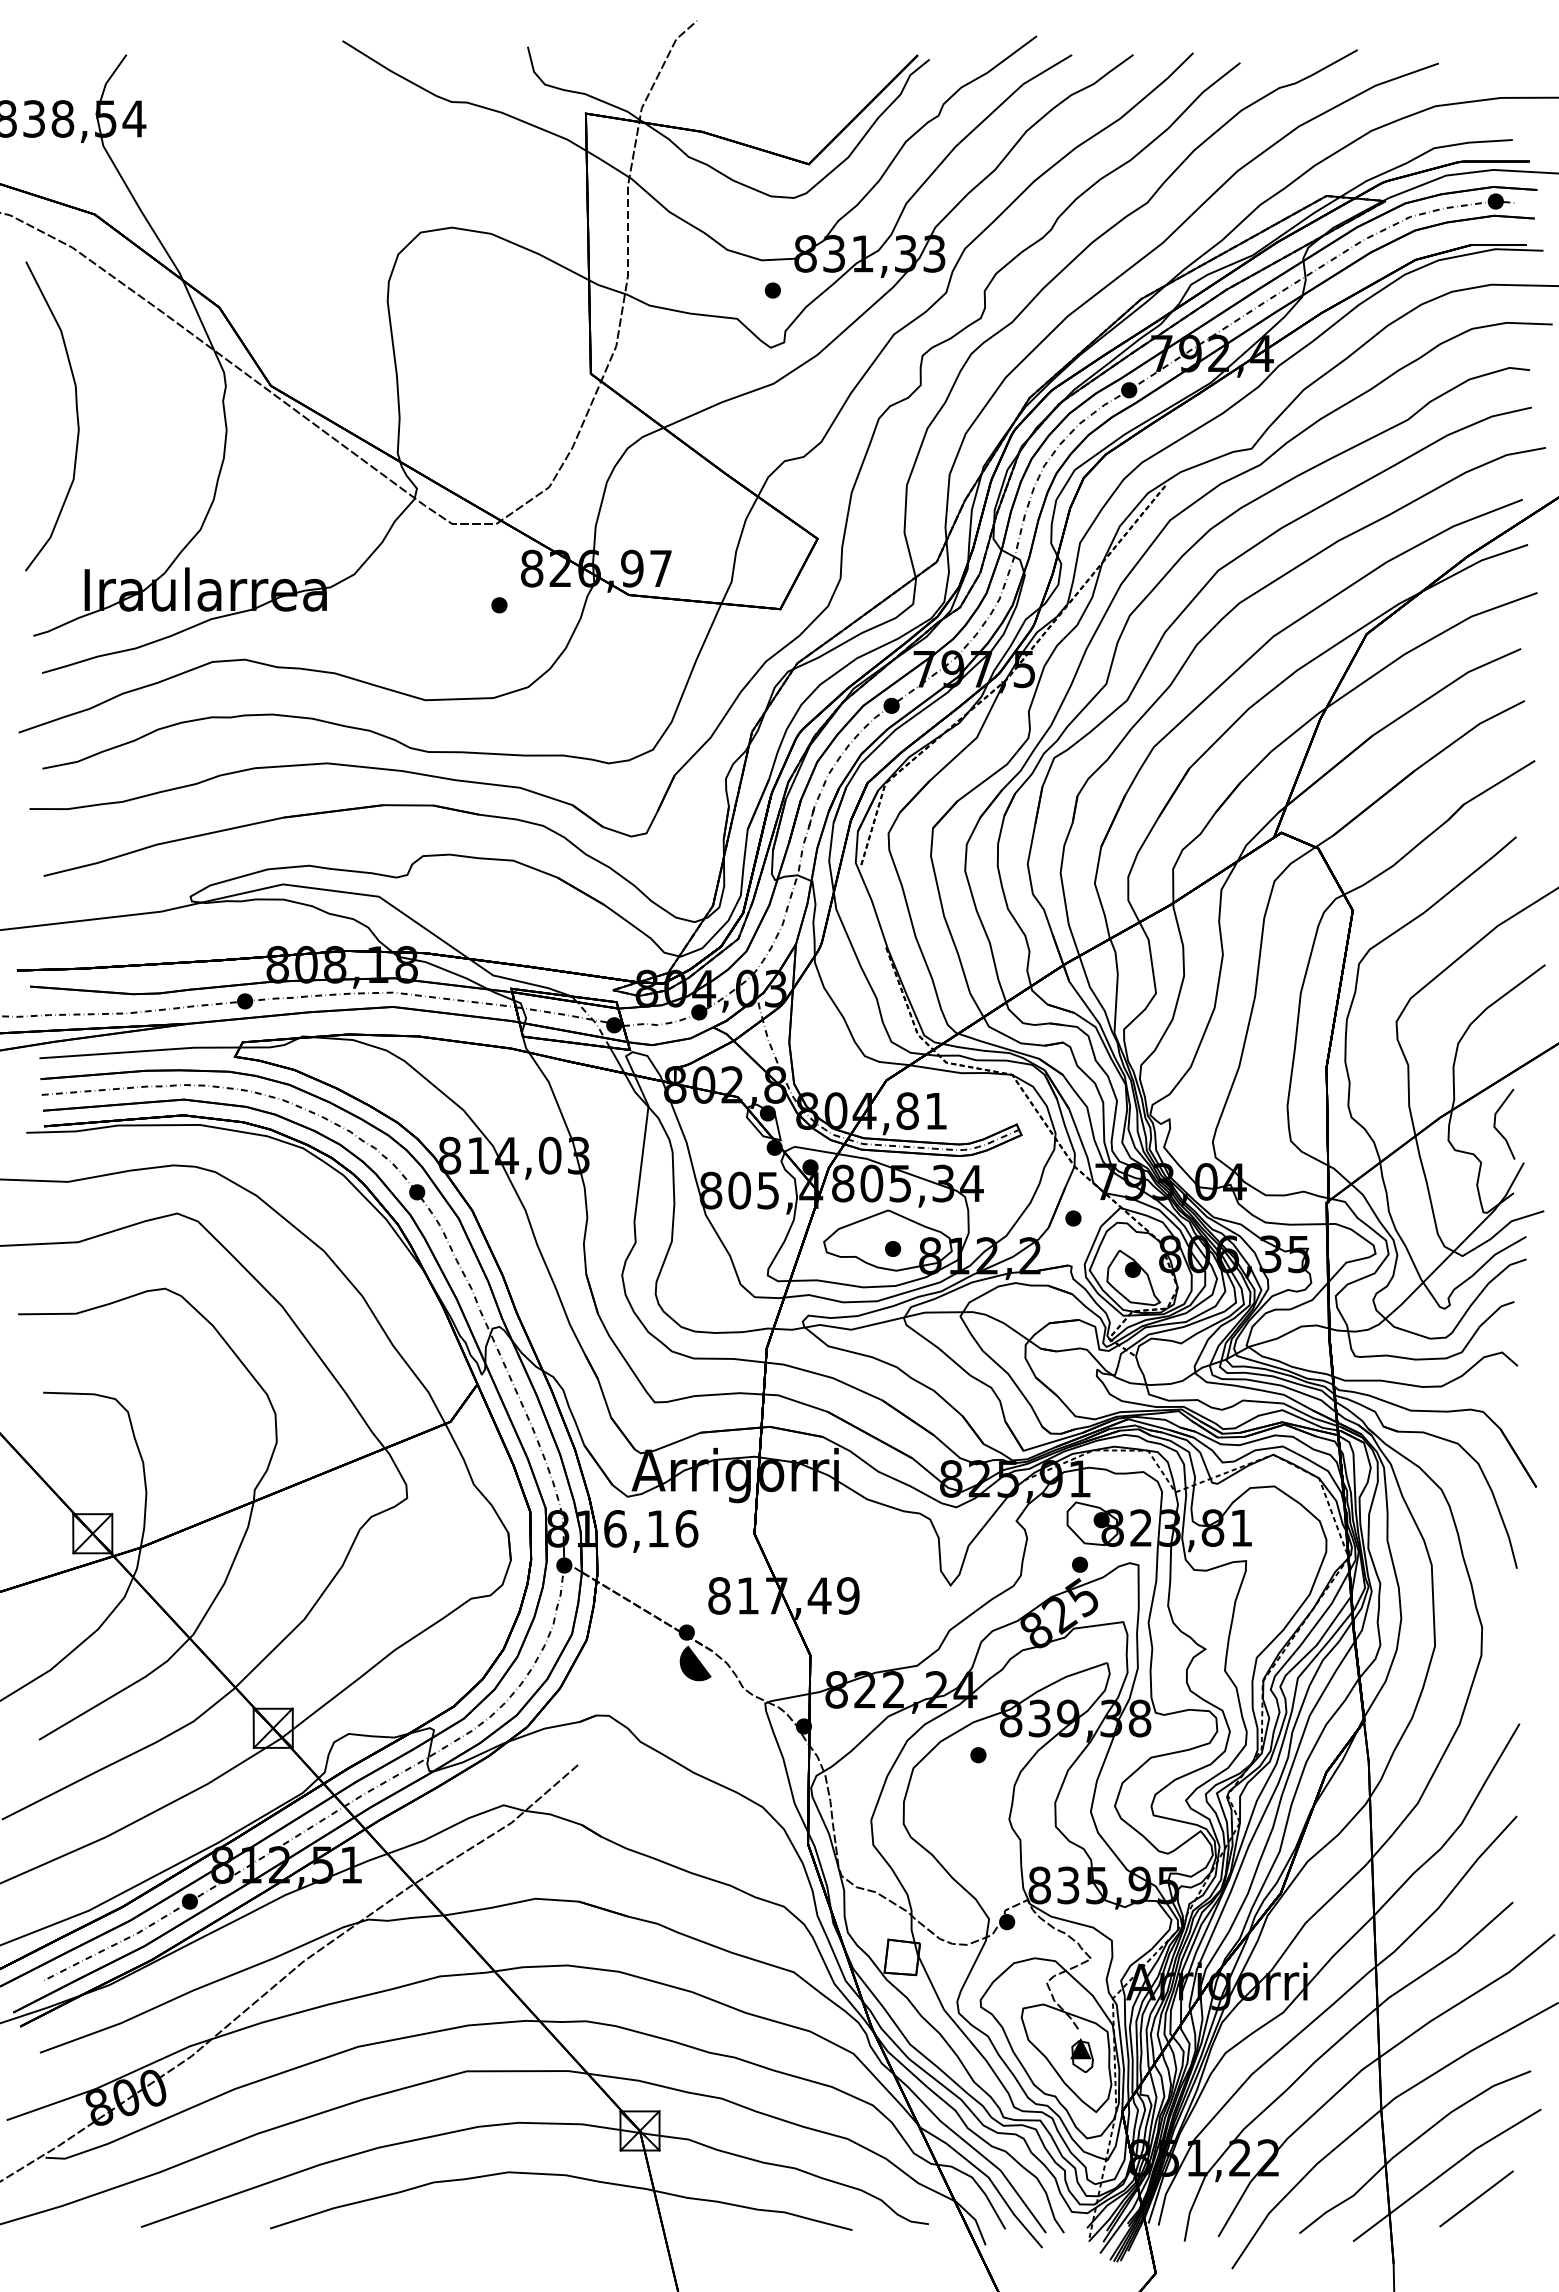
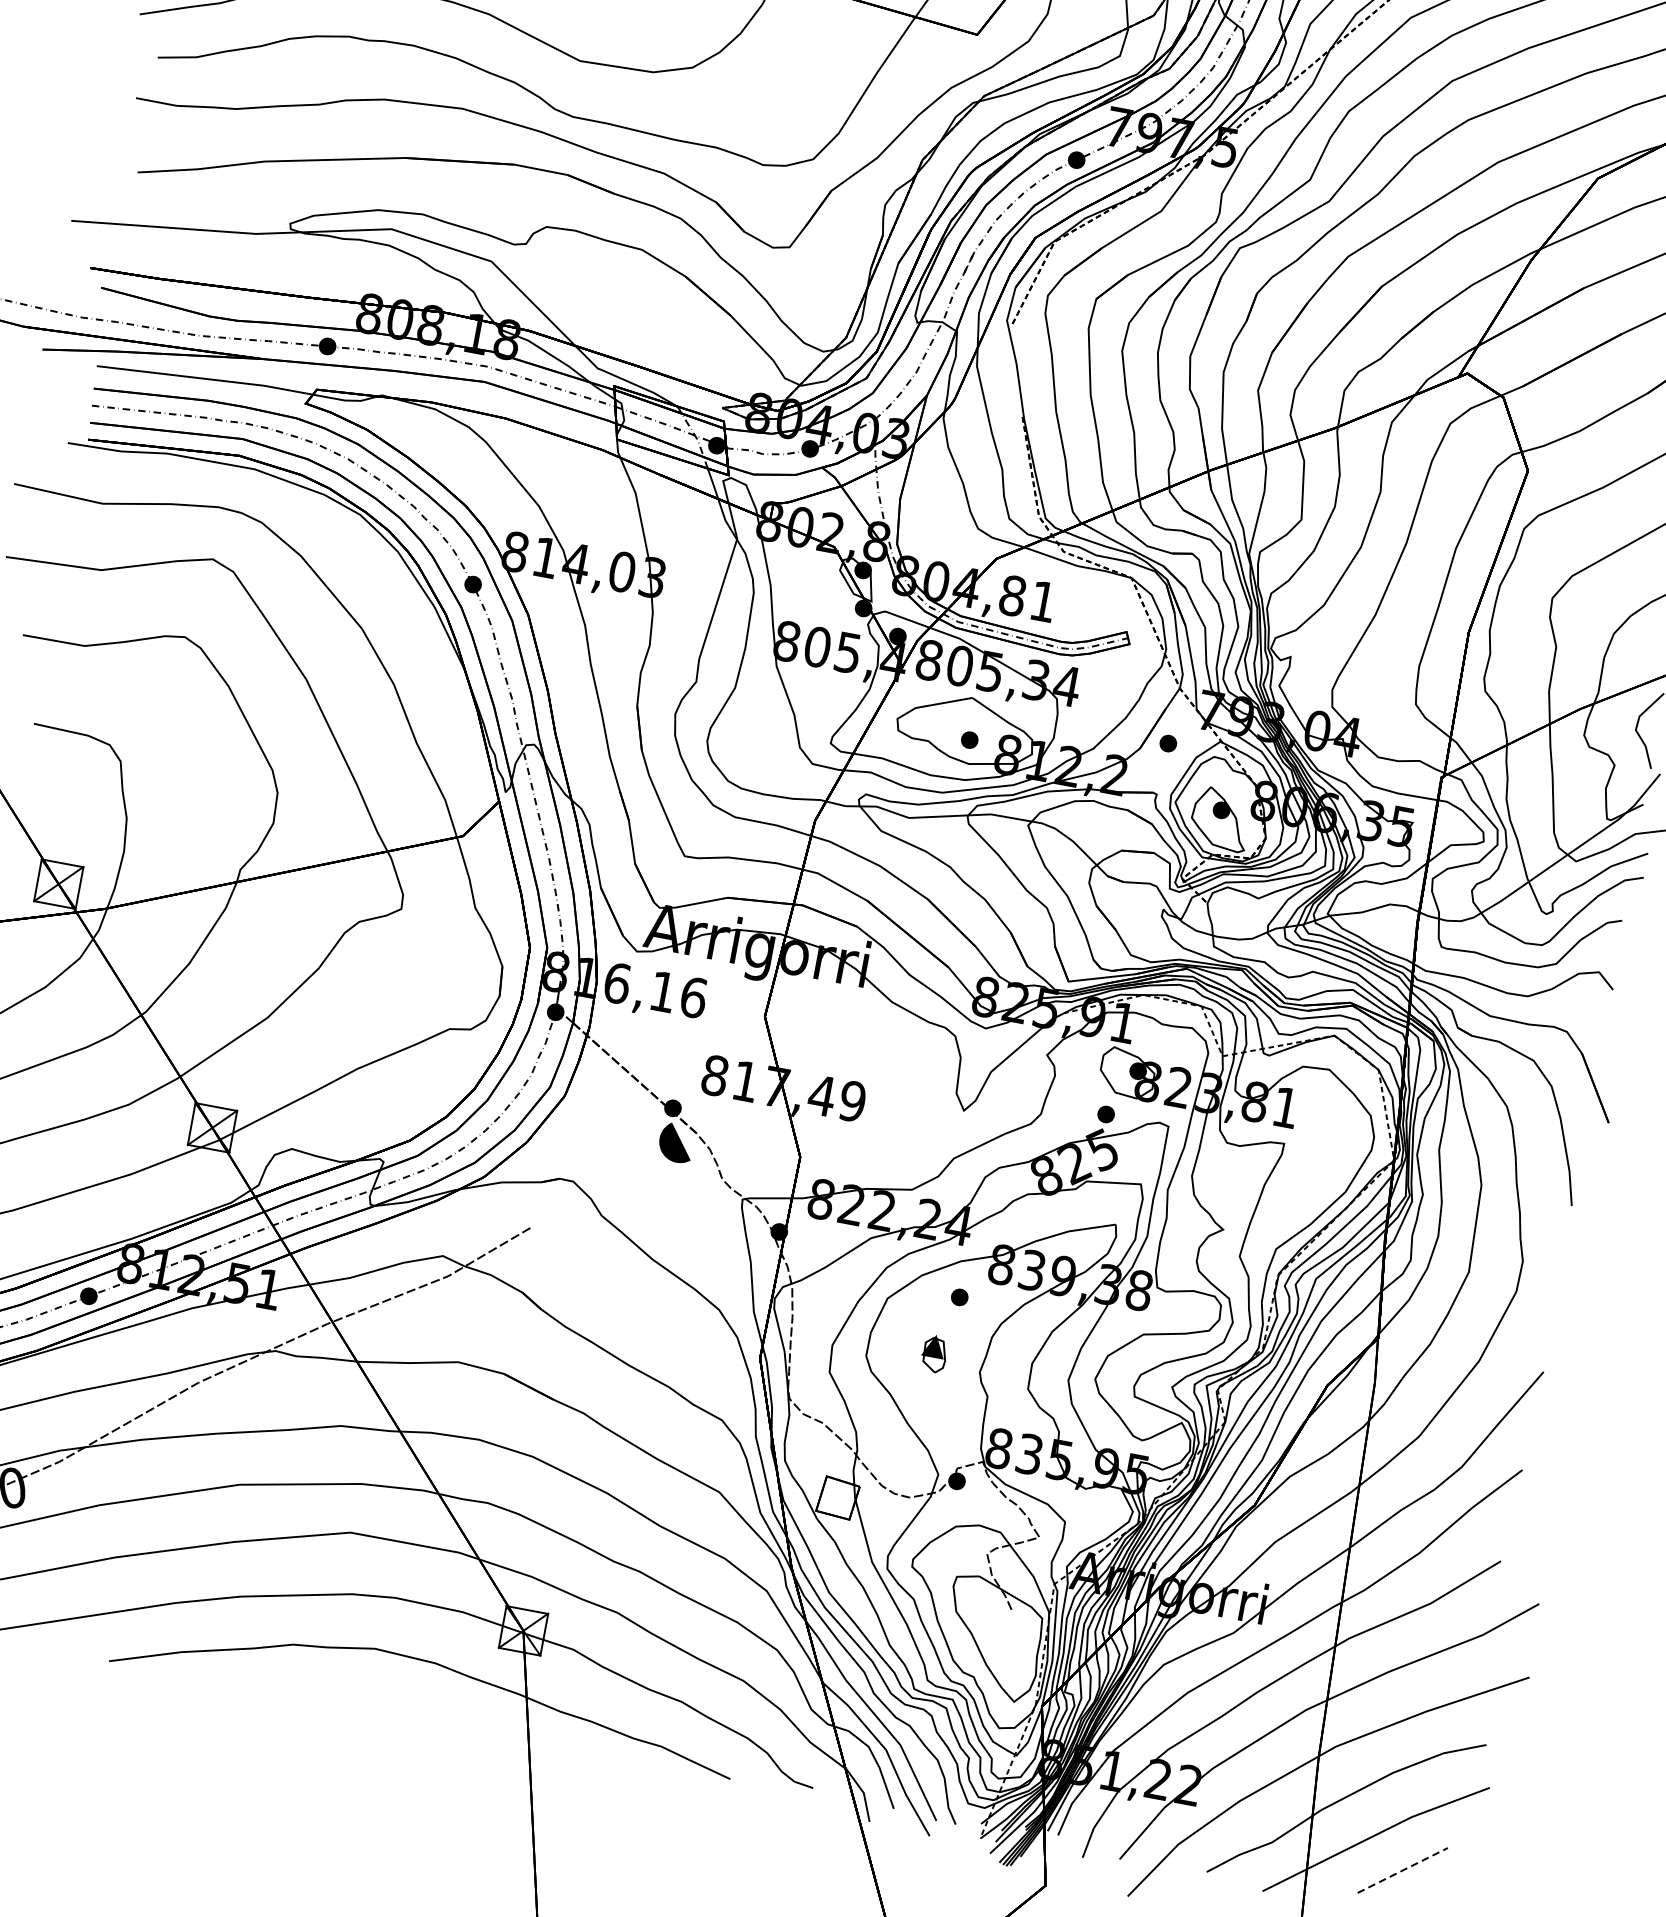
part: (1081, 2055) -> (933, 1353), moved
line: (1477, 2198) -> (1403, 1870), solid -> dashed

